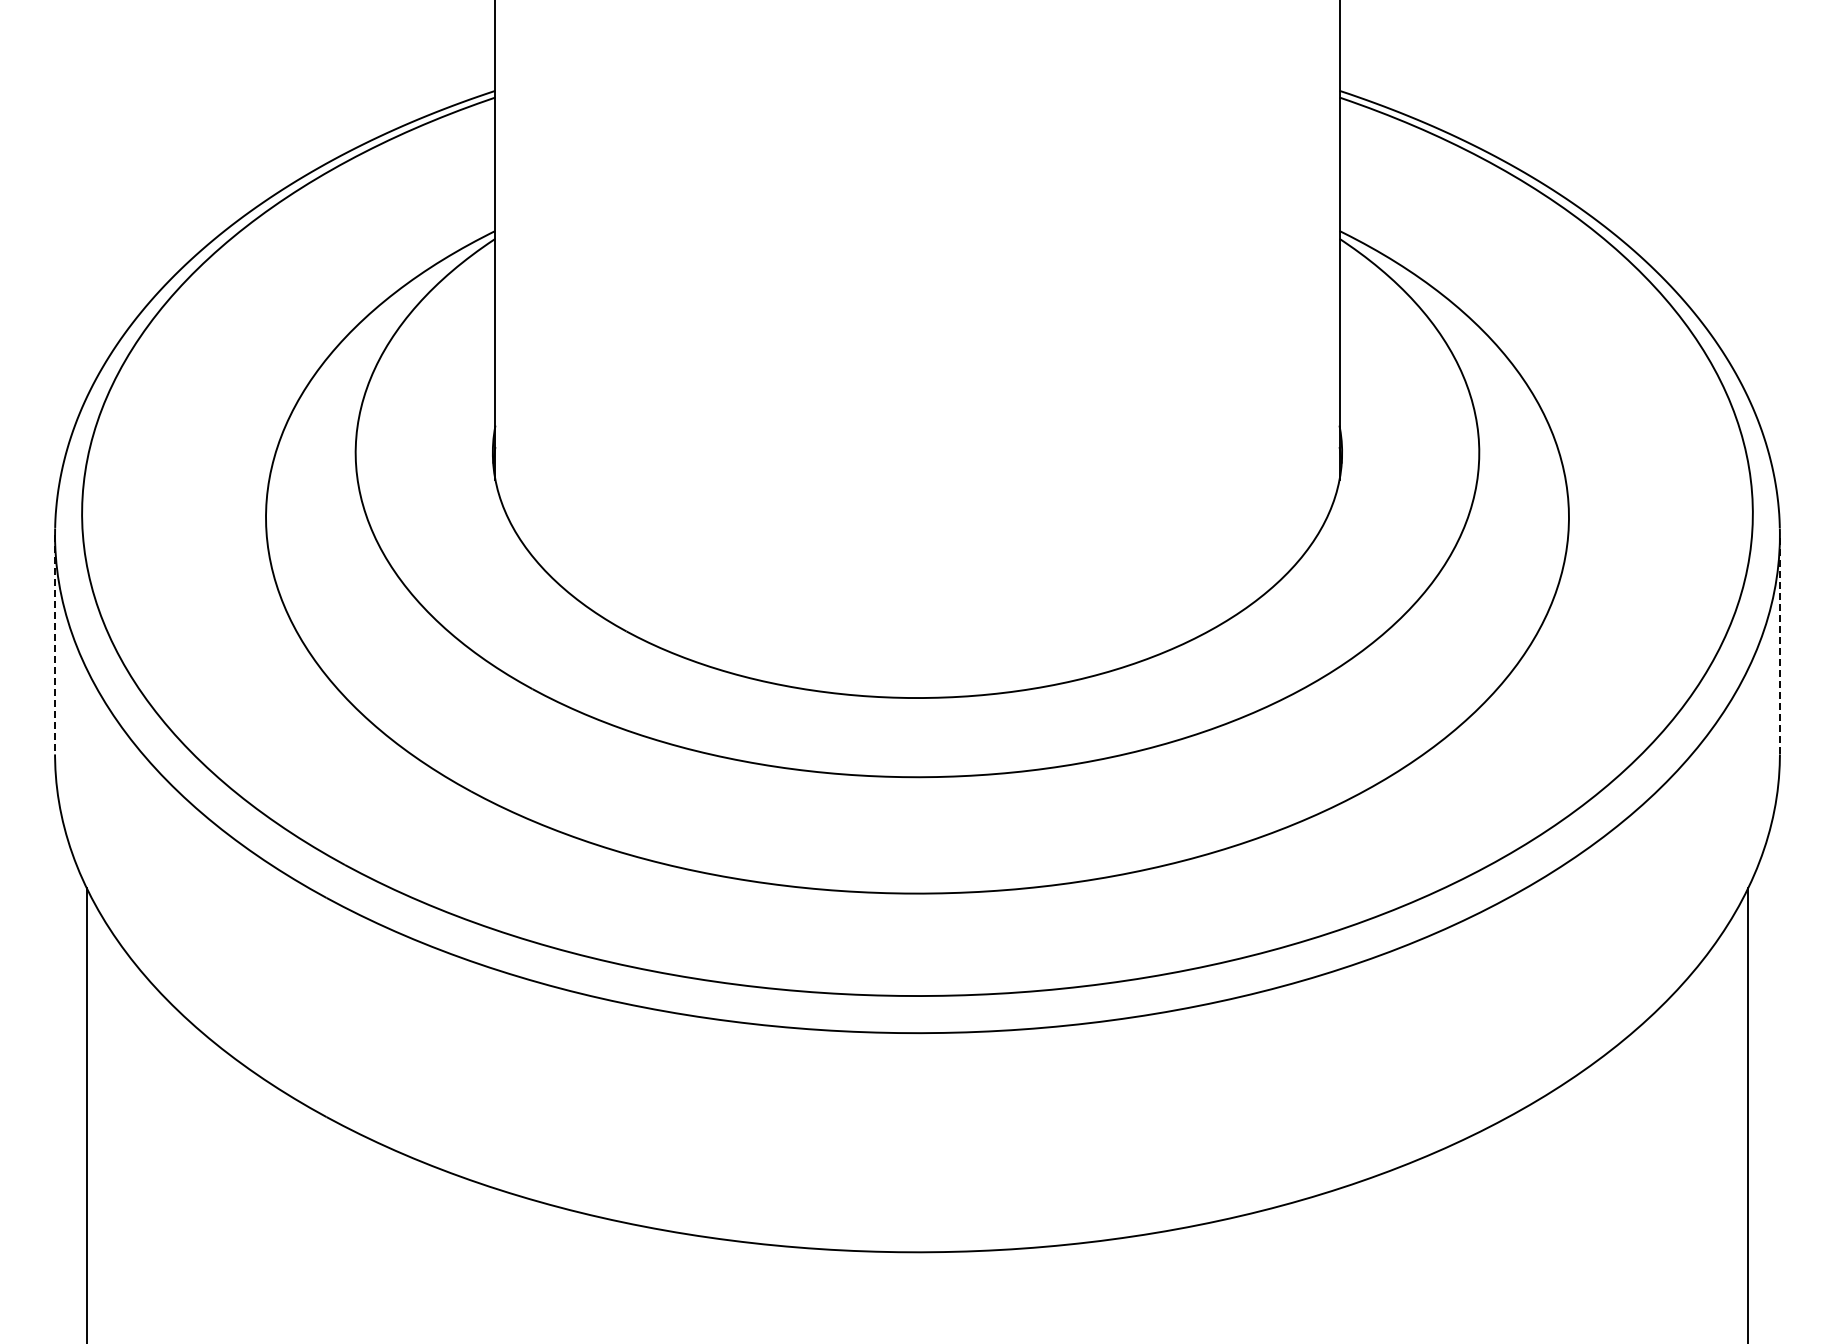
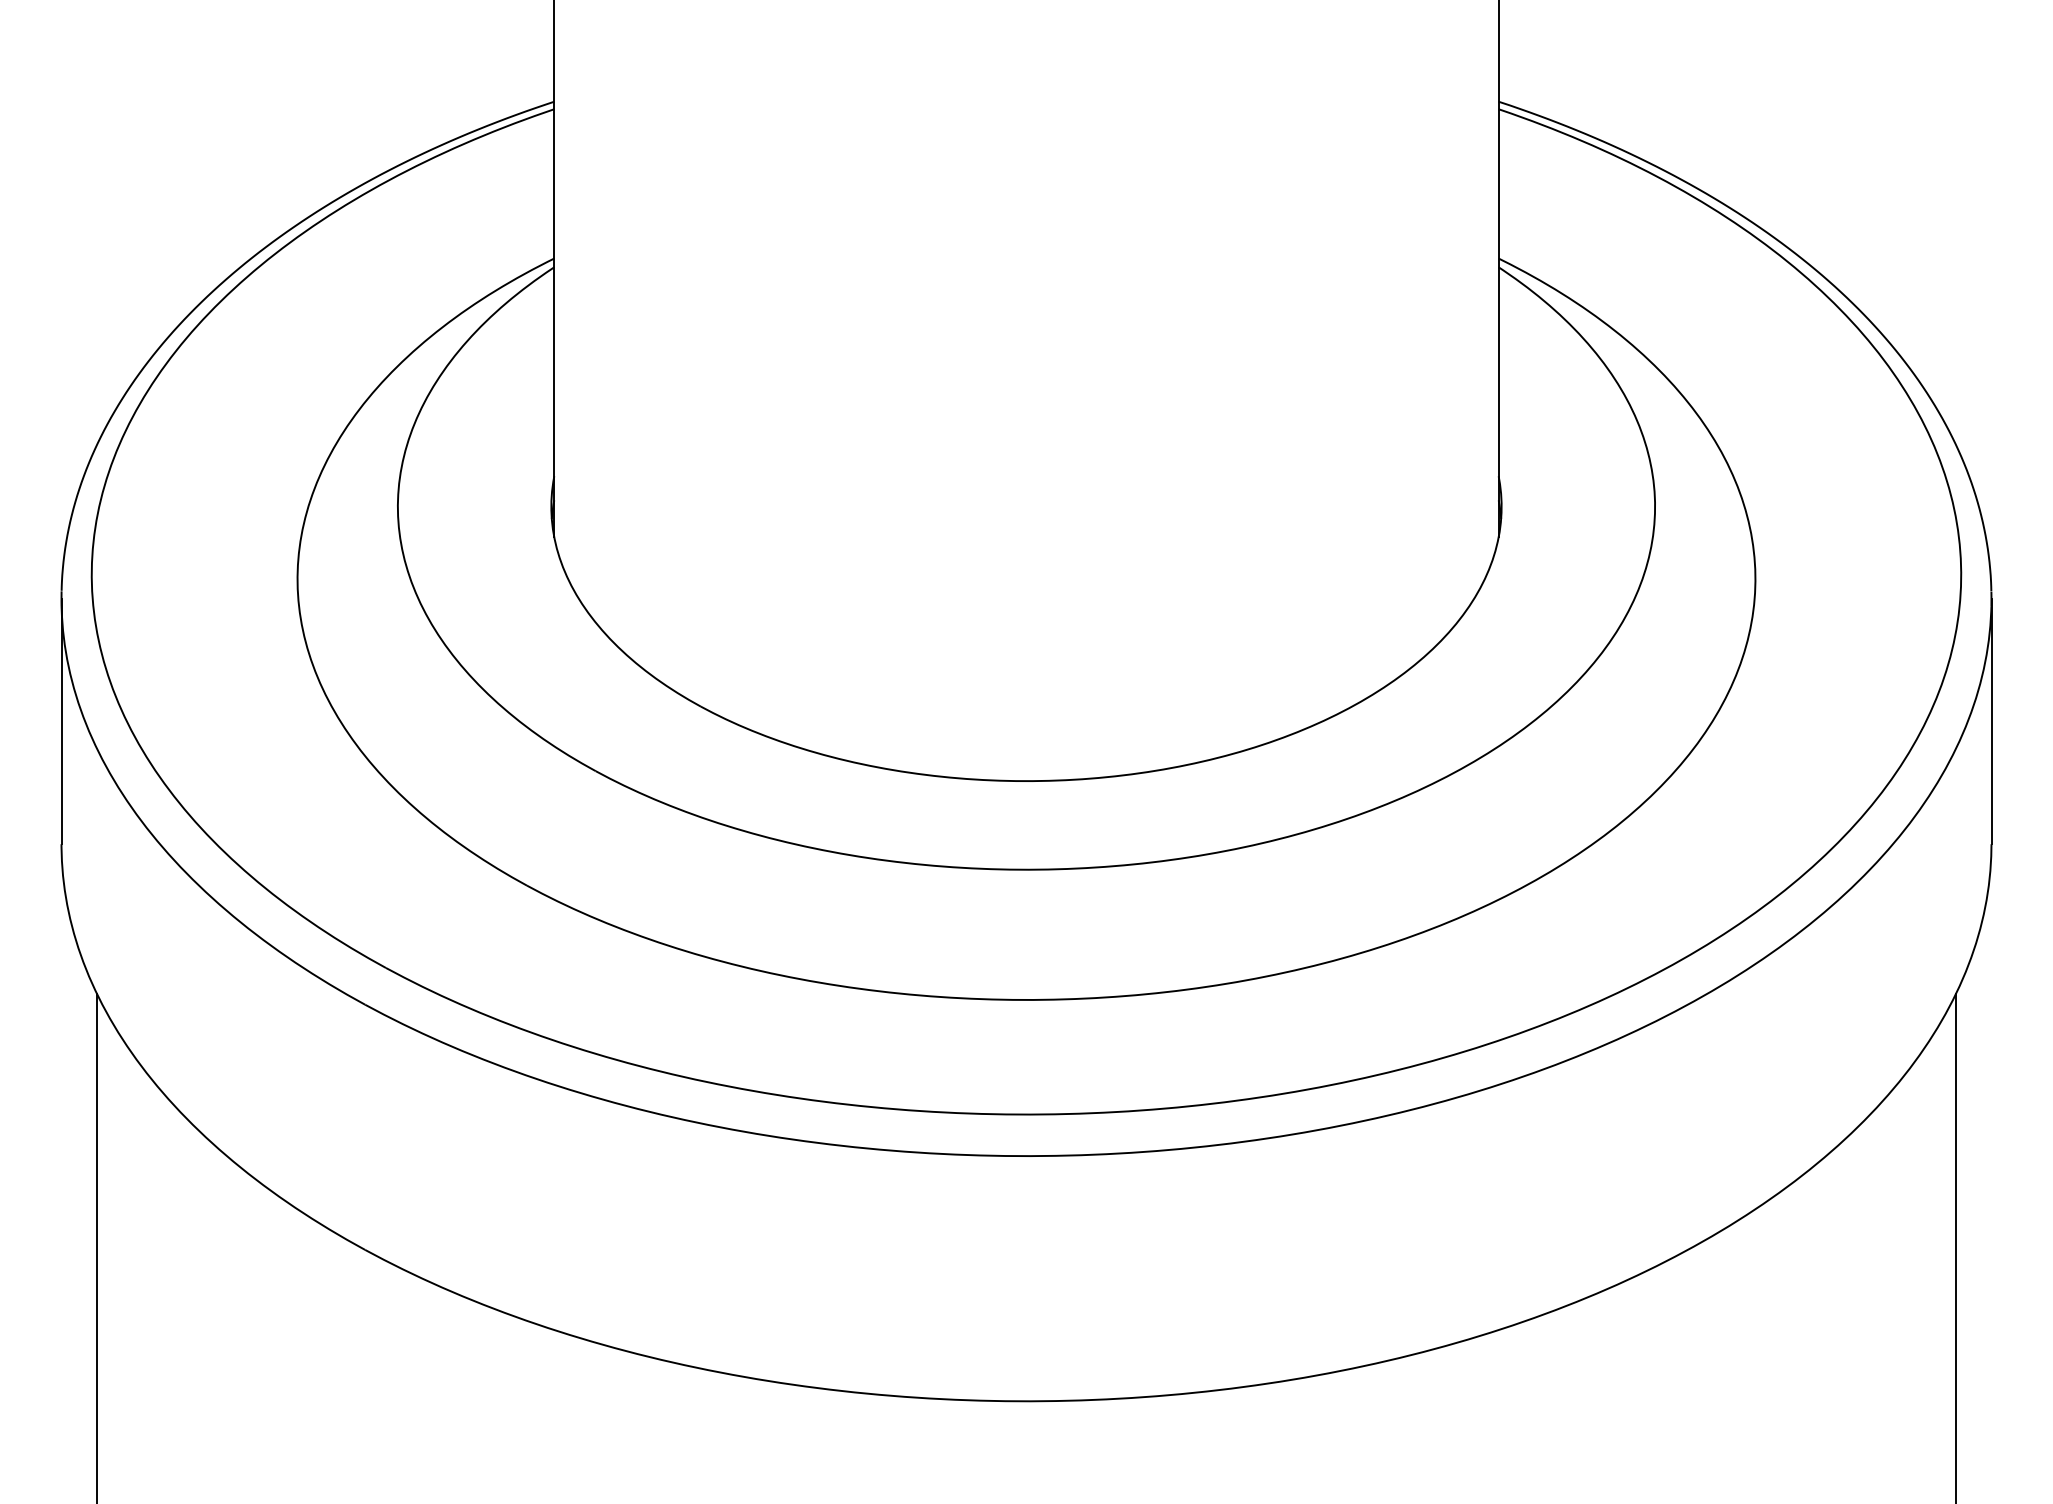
line: (55, 644) -> (62, 721), dashed -> solid
line: (1779, 644) -> (1990, 721), dashed -> solid

